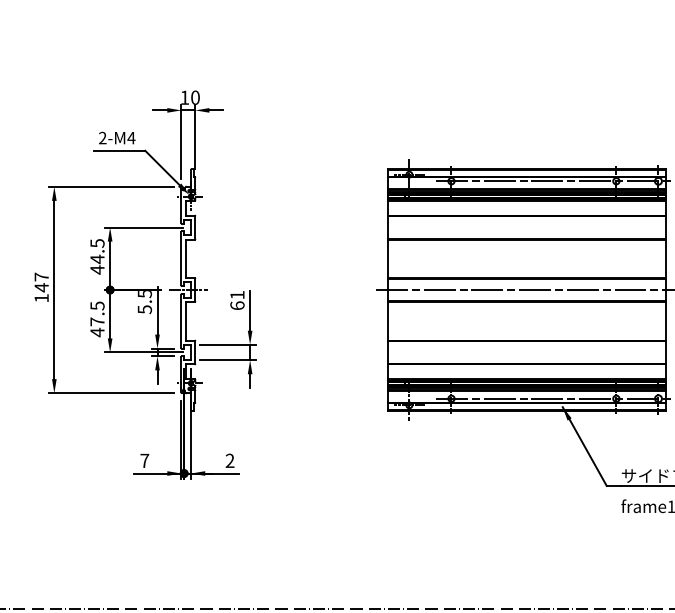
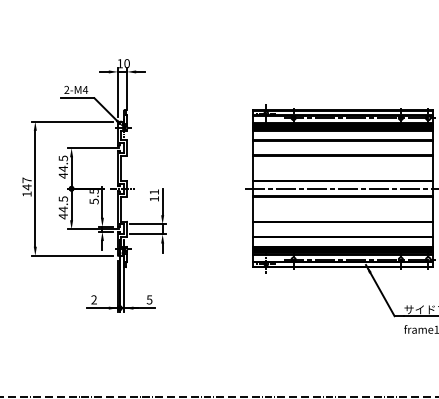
text: (237, 304) -> (154, 198), 61 -> 11
text: (96, 321) -> (62, 209), 47.5 -> 44.5
text: (143, 460) -> (93, 299), 7 -> 2
text: (229, 460) -> (149, 299), 2 -> 5

